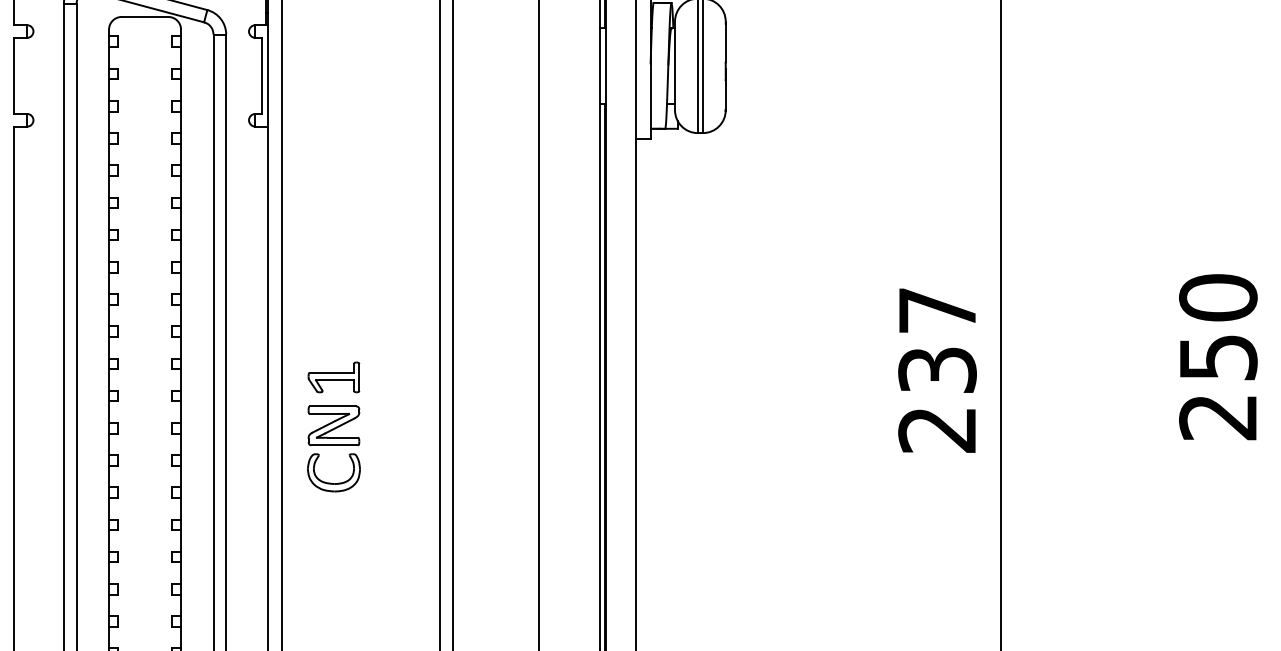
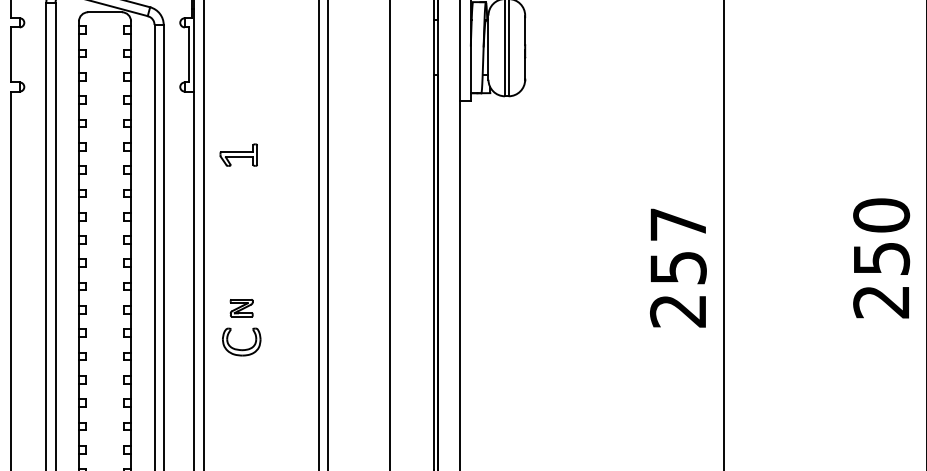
text: (937, 369) -> (678, 267), 237 -> 257
part: (333, 377) -> (238, 155), moved
part: (333, 425) -> (241, 307), size x0.6

